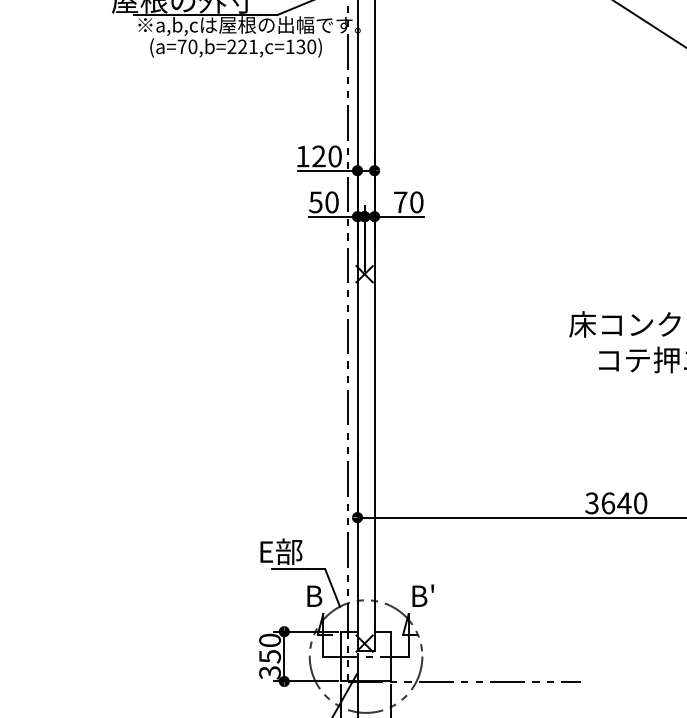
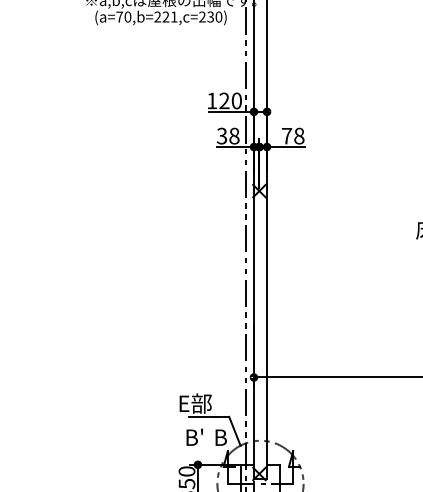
text: (289, 46) -> (201, 16), (a=70,b=221,c=130) -> (a=70,b=221,c=230)
text: (323, 202) -> (227, 136), 50 -> 38
text: (416, 202) -> (299, 136), 70 -> 78
text: (422, 595) -> (194, 437), moved

